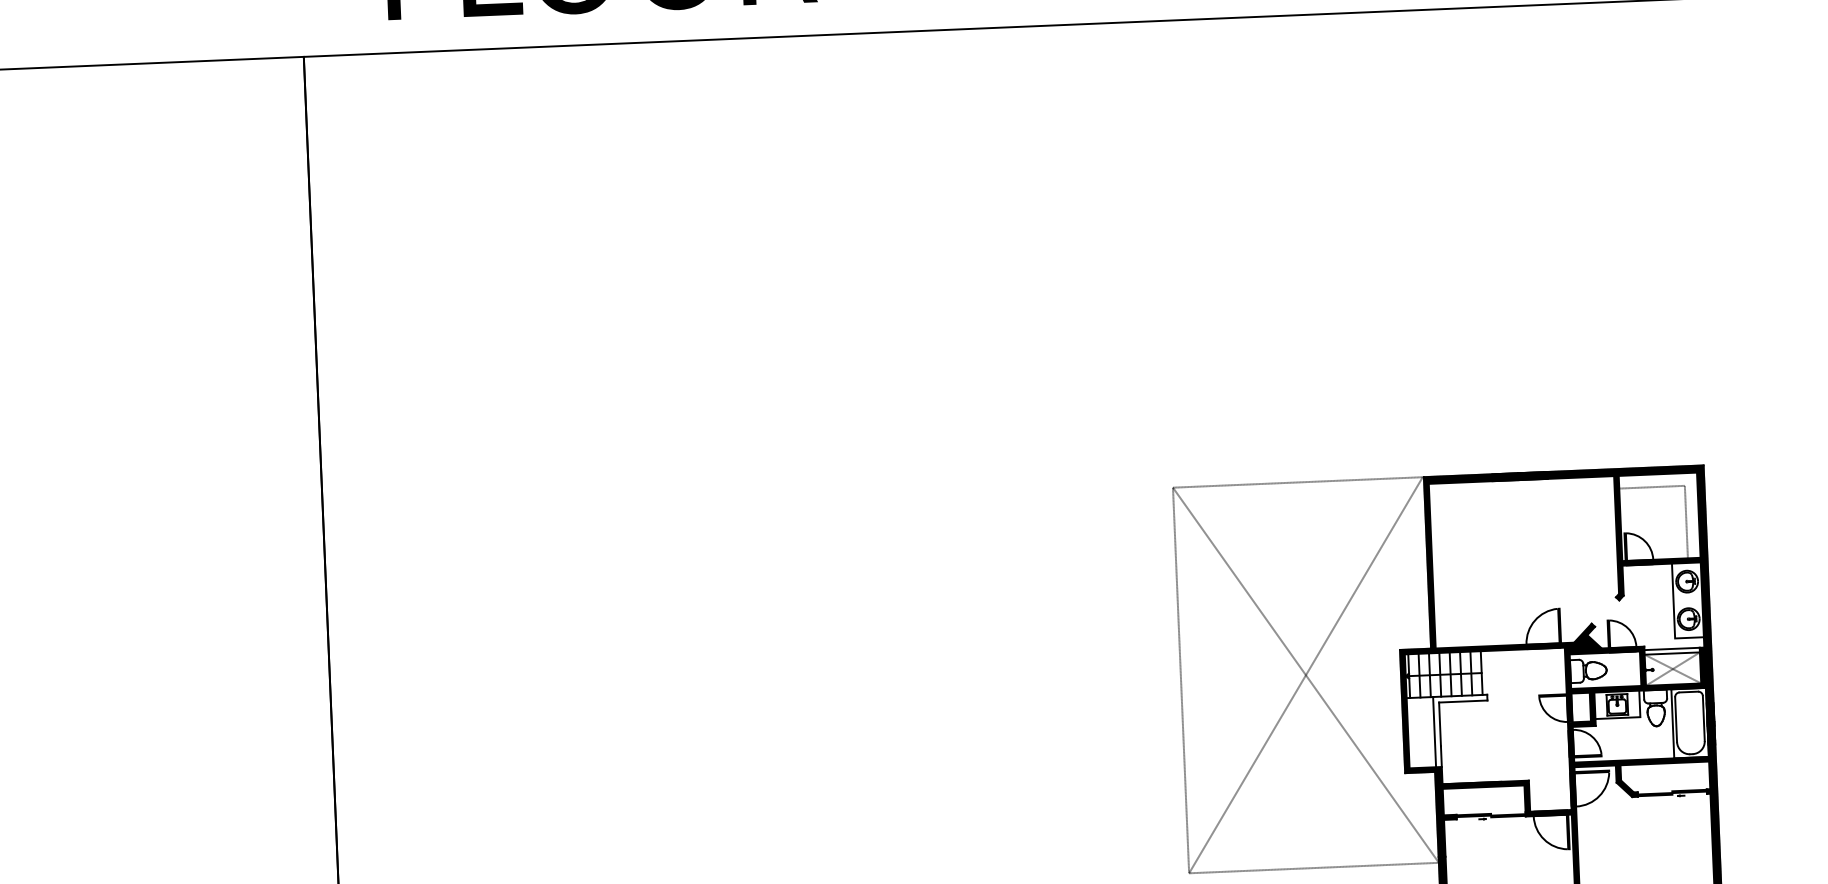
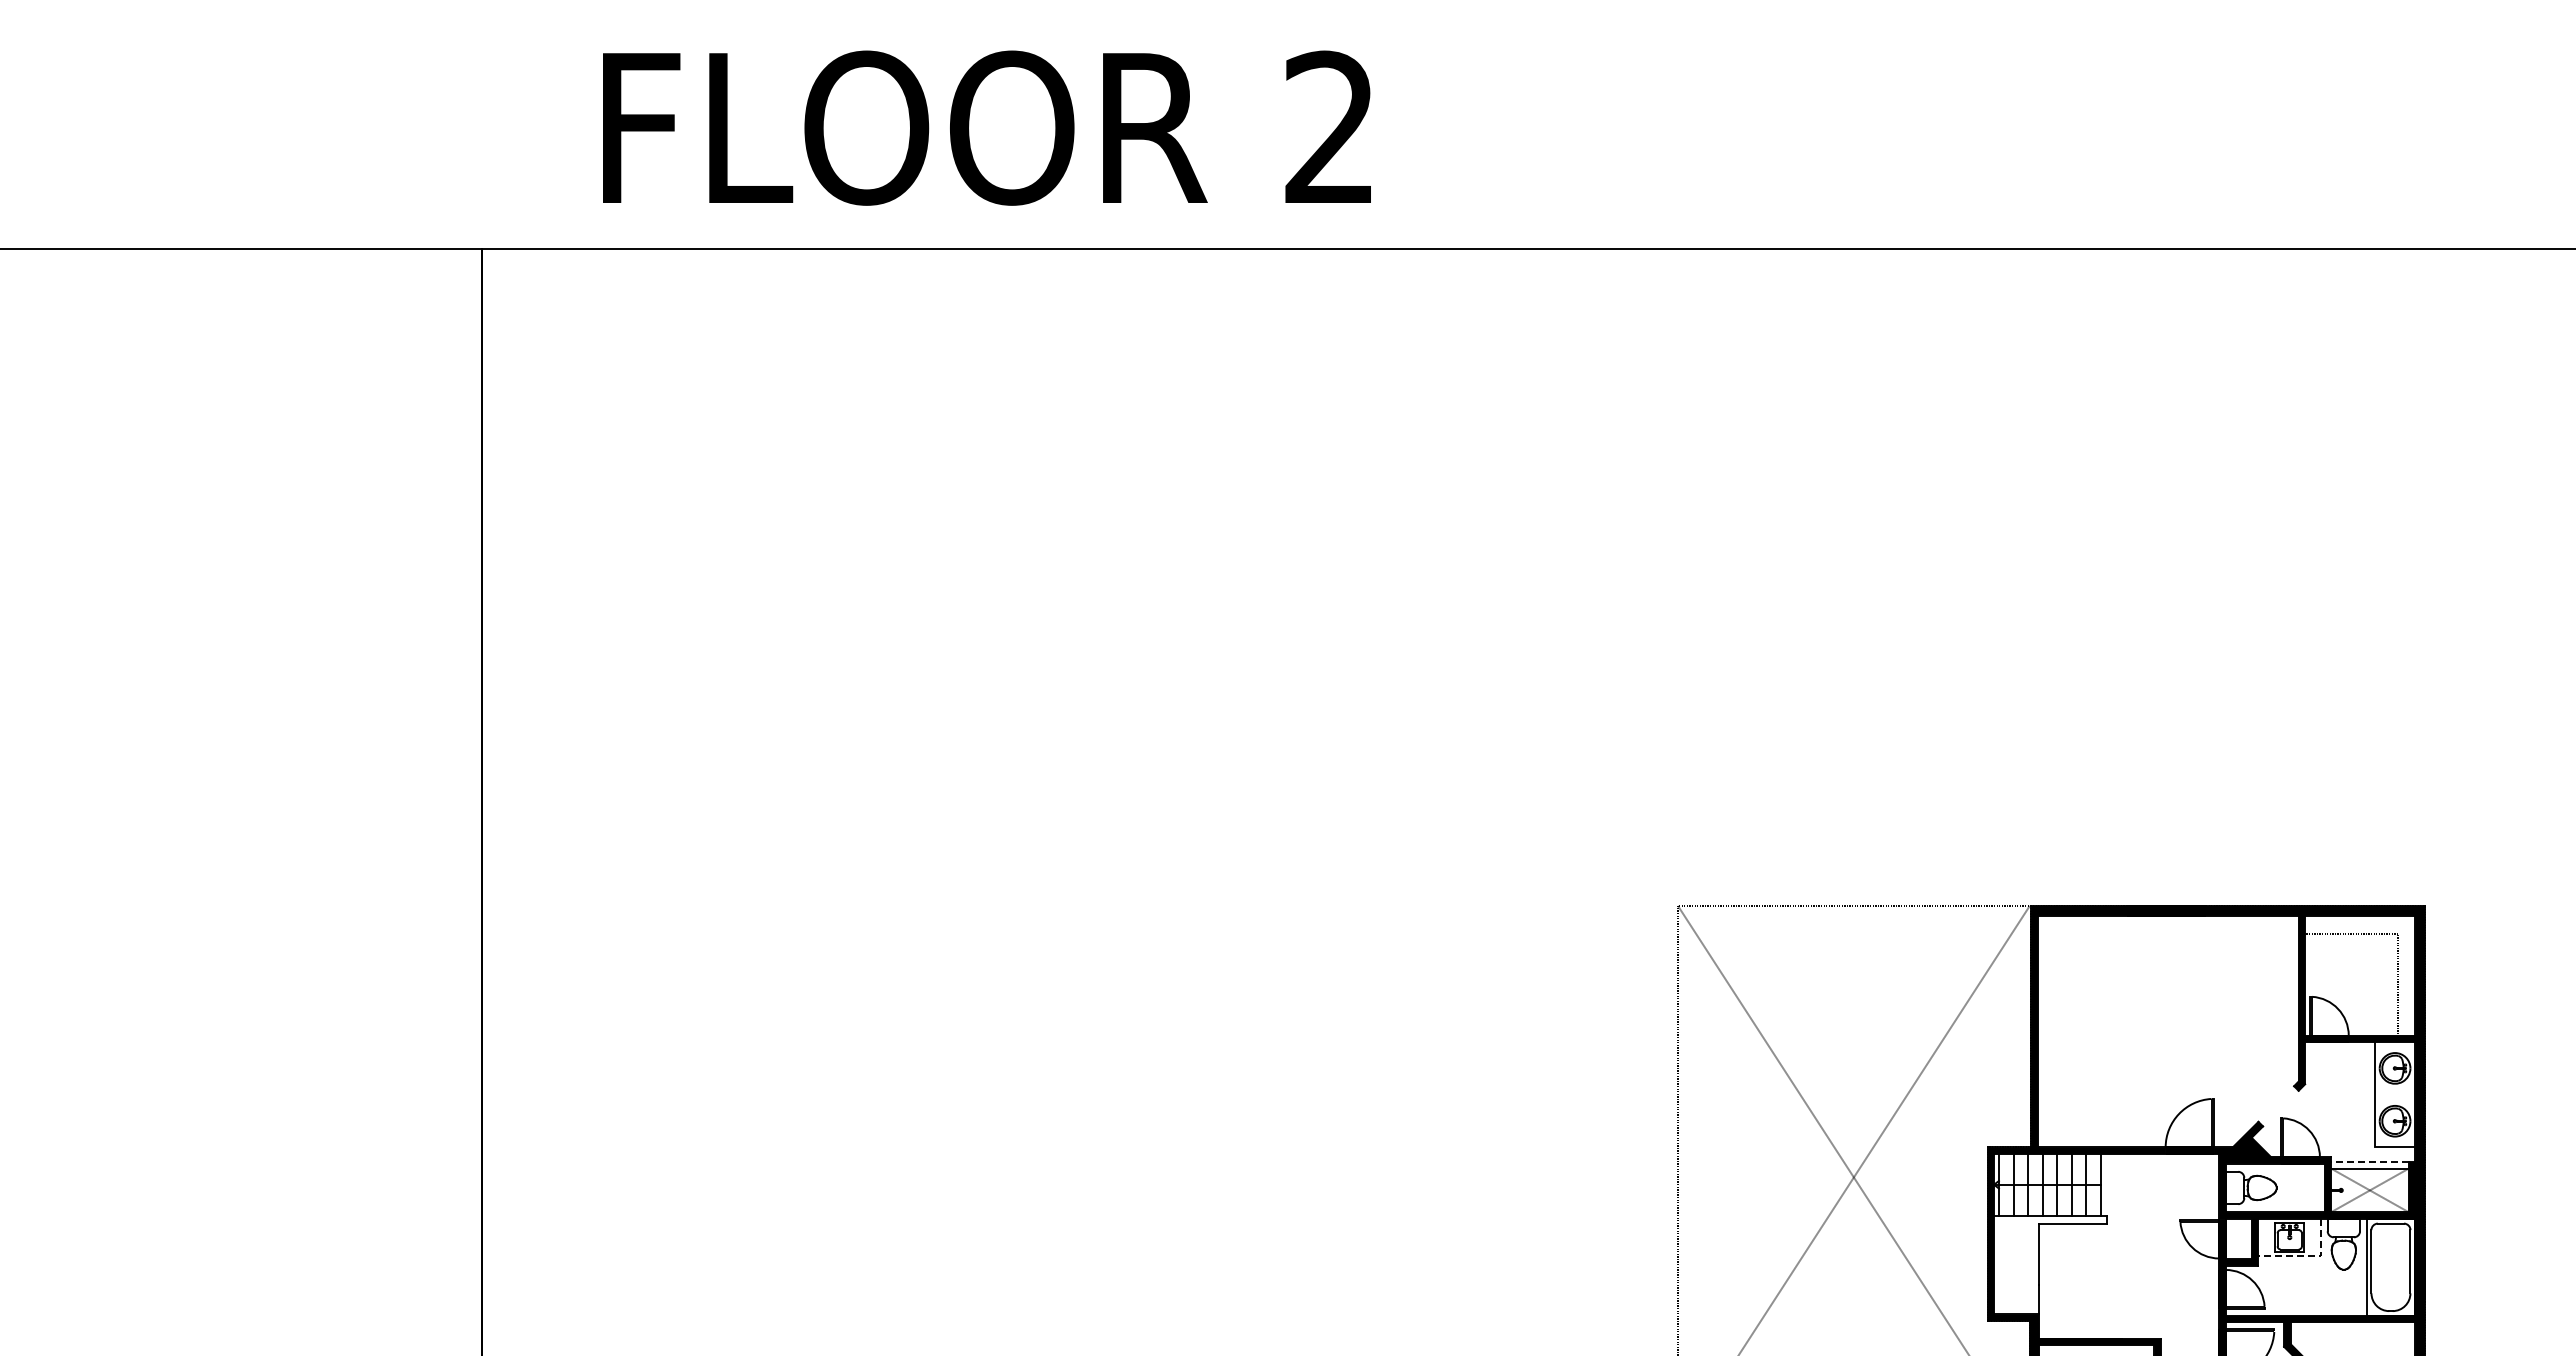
line: (1671, 649) -> (2369, 1162), solid -> dashed
line: (1631, 717) -> (2308, 1256), solid -> dashed
line: (1434, 731) -> (2031, 1264), removed

